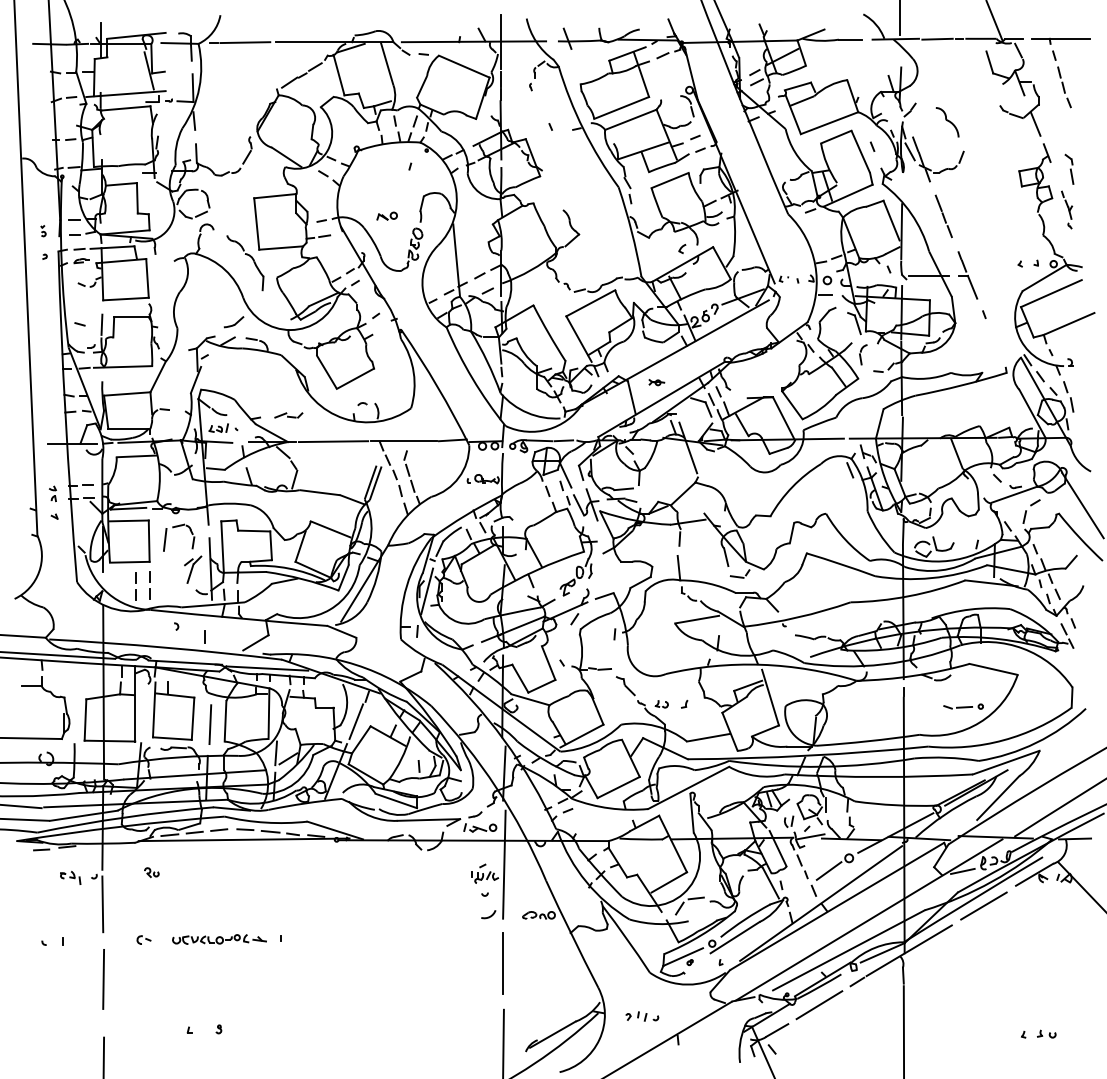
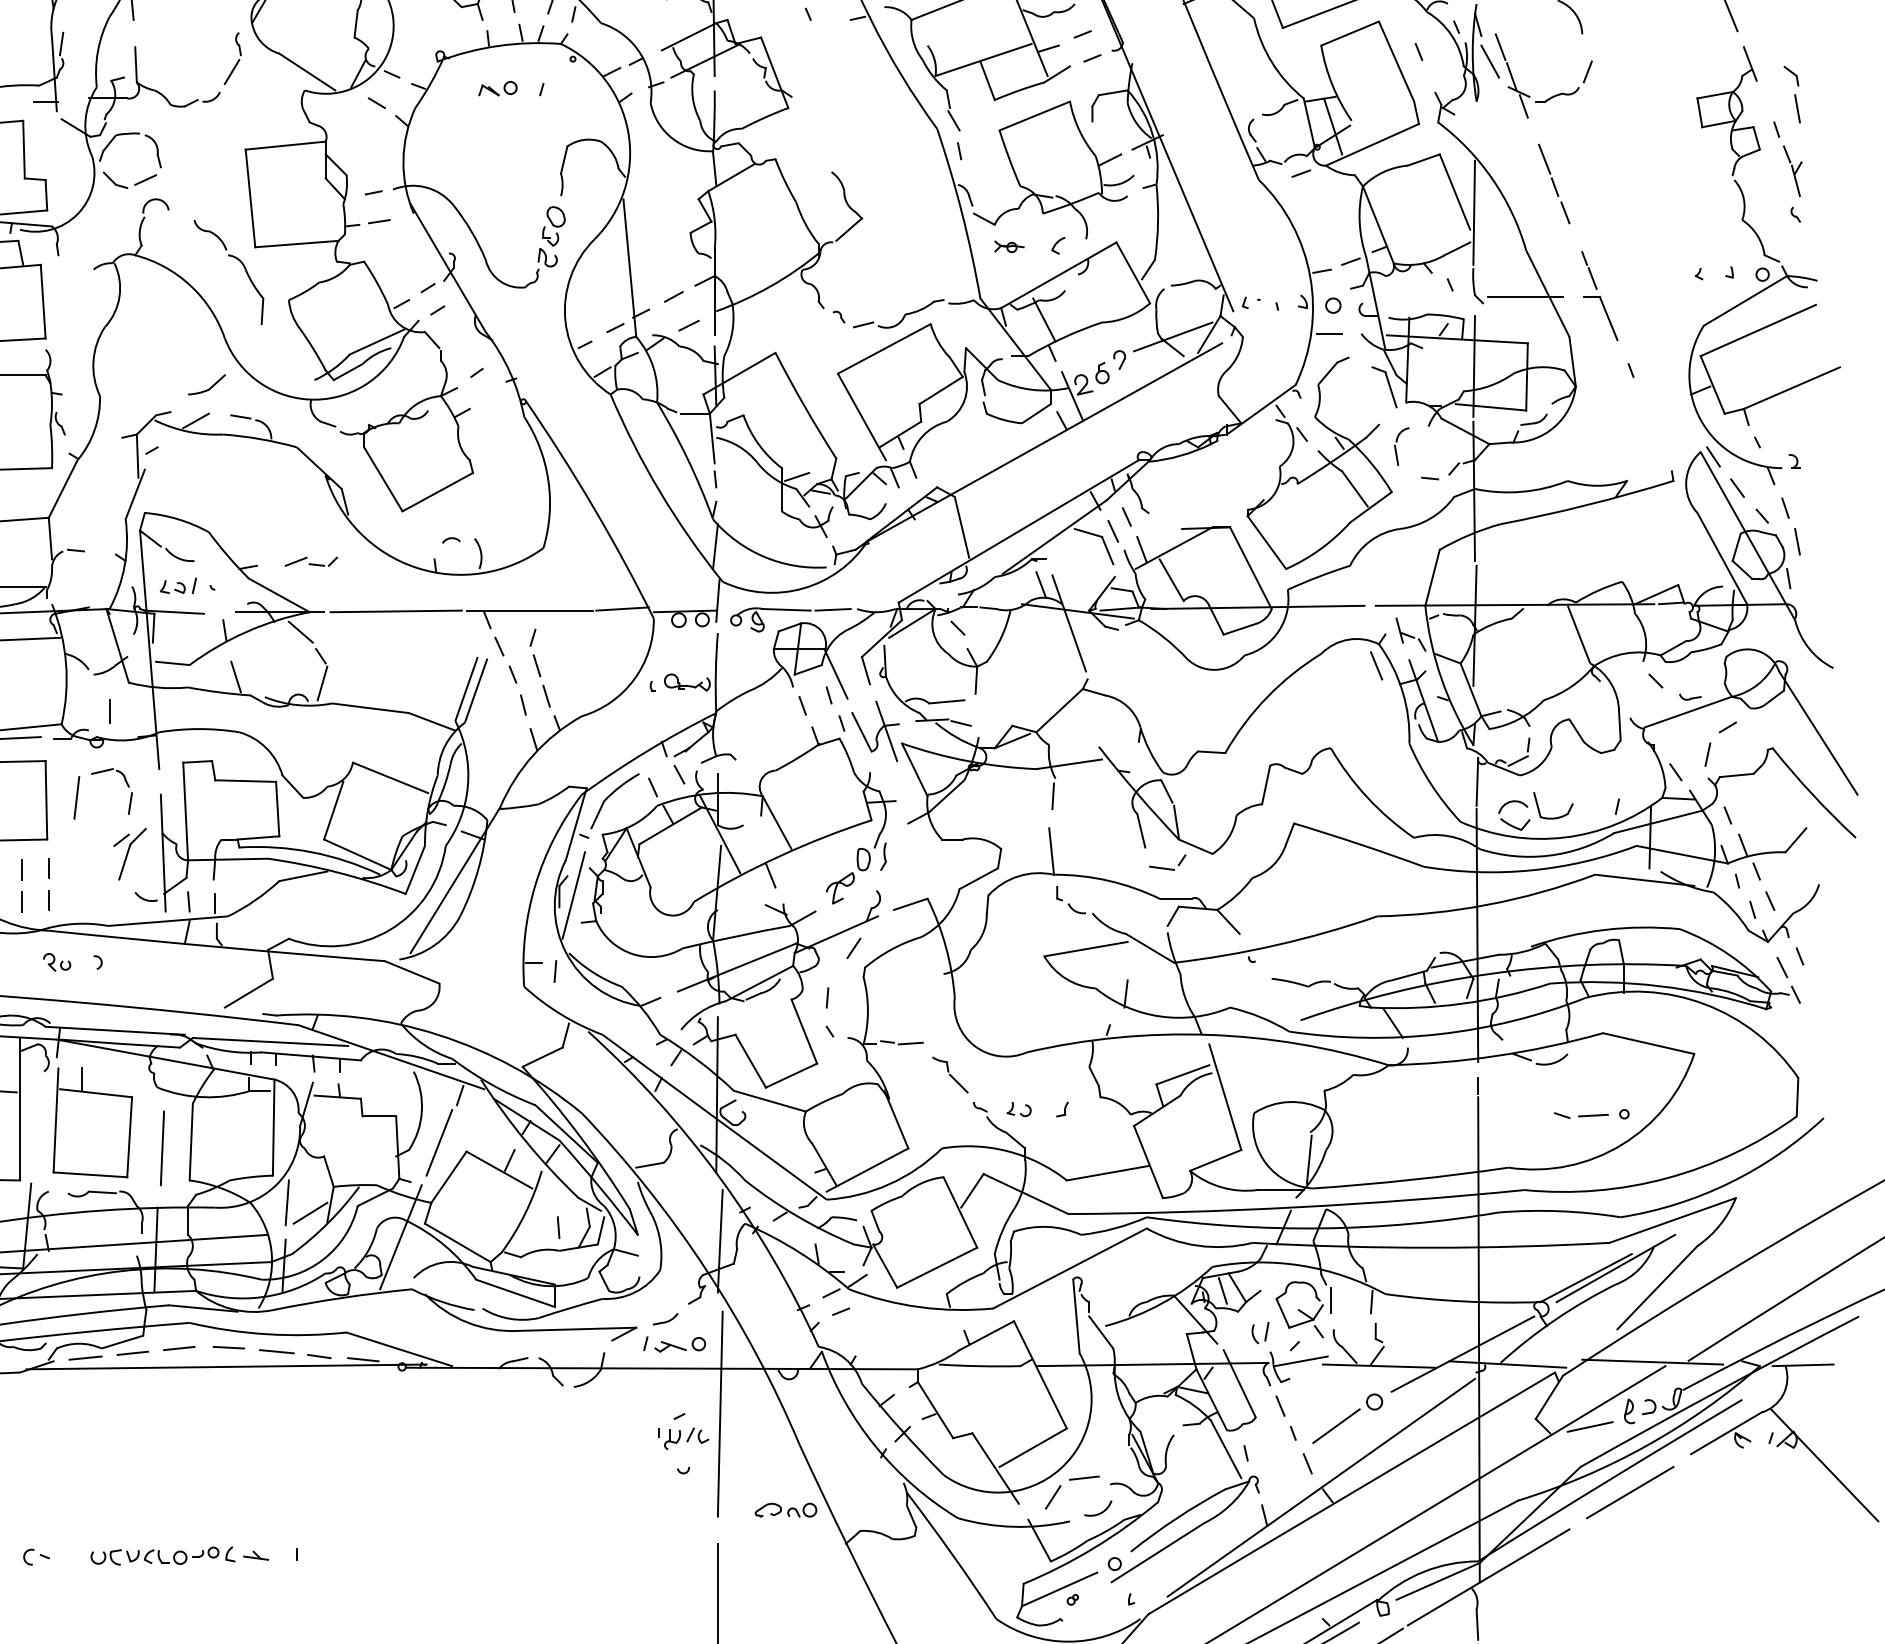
part: (1066, 209) -> (1786, 170), size x1.43
part: (386, 215) -> (496, 87), moved
part: (656, 382) -> (1008, 246), moved
line: (614, 634) -> (826, 998), moved
line: (204, 636) -> (109, 709), moved
part: (151, 872) -> (56, 962), moved
arc: (488, 916) -> (1098, 1512), moved

